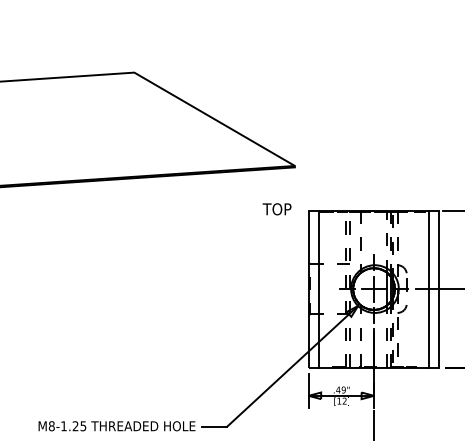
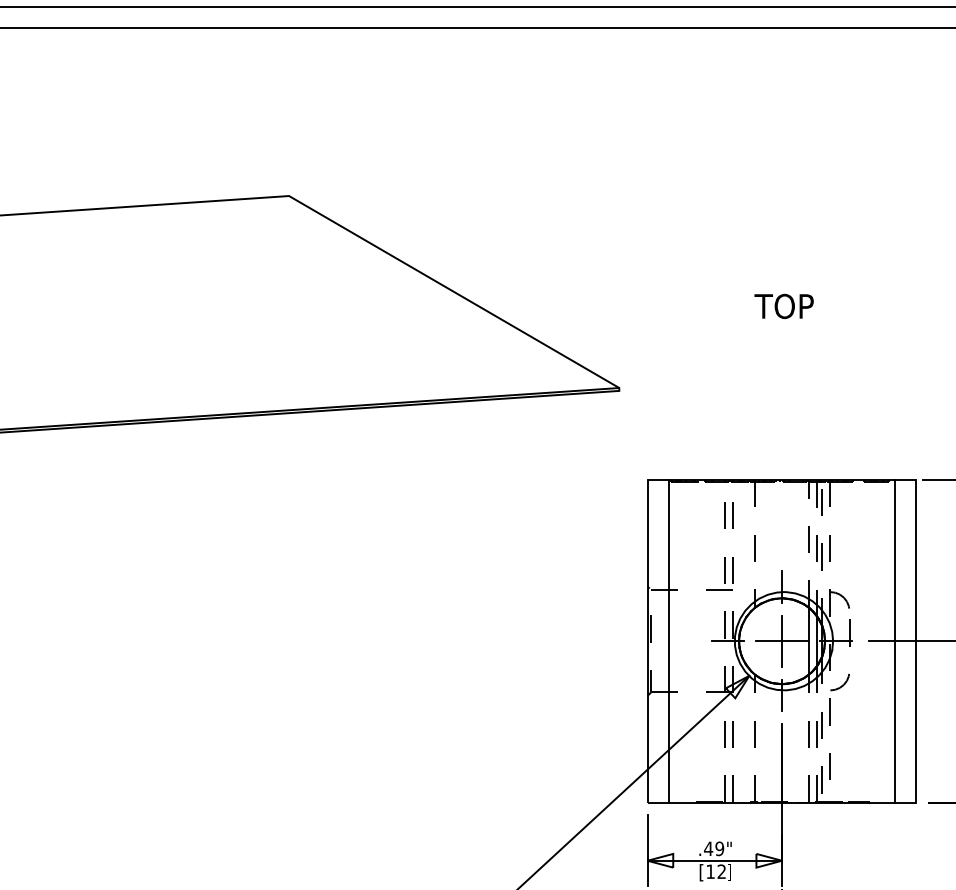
text: (276, 209) -> (782, 306), moved

